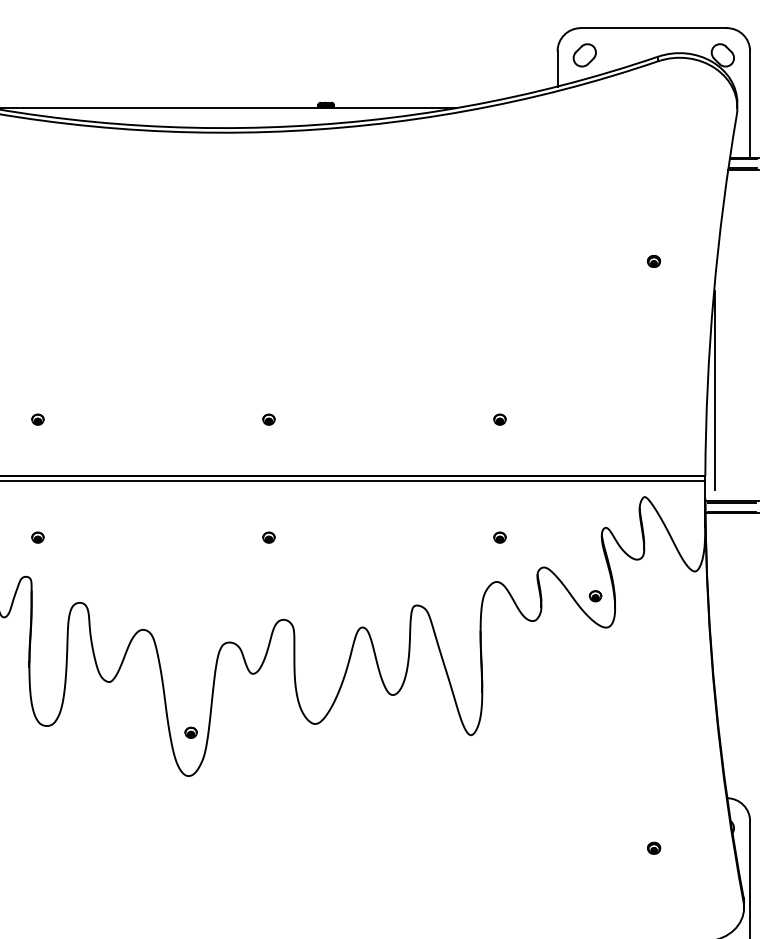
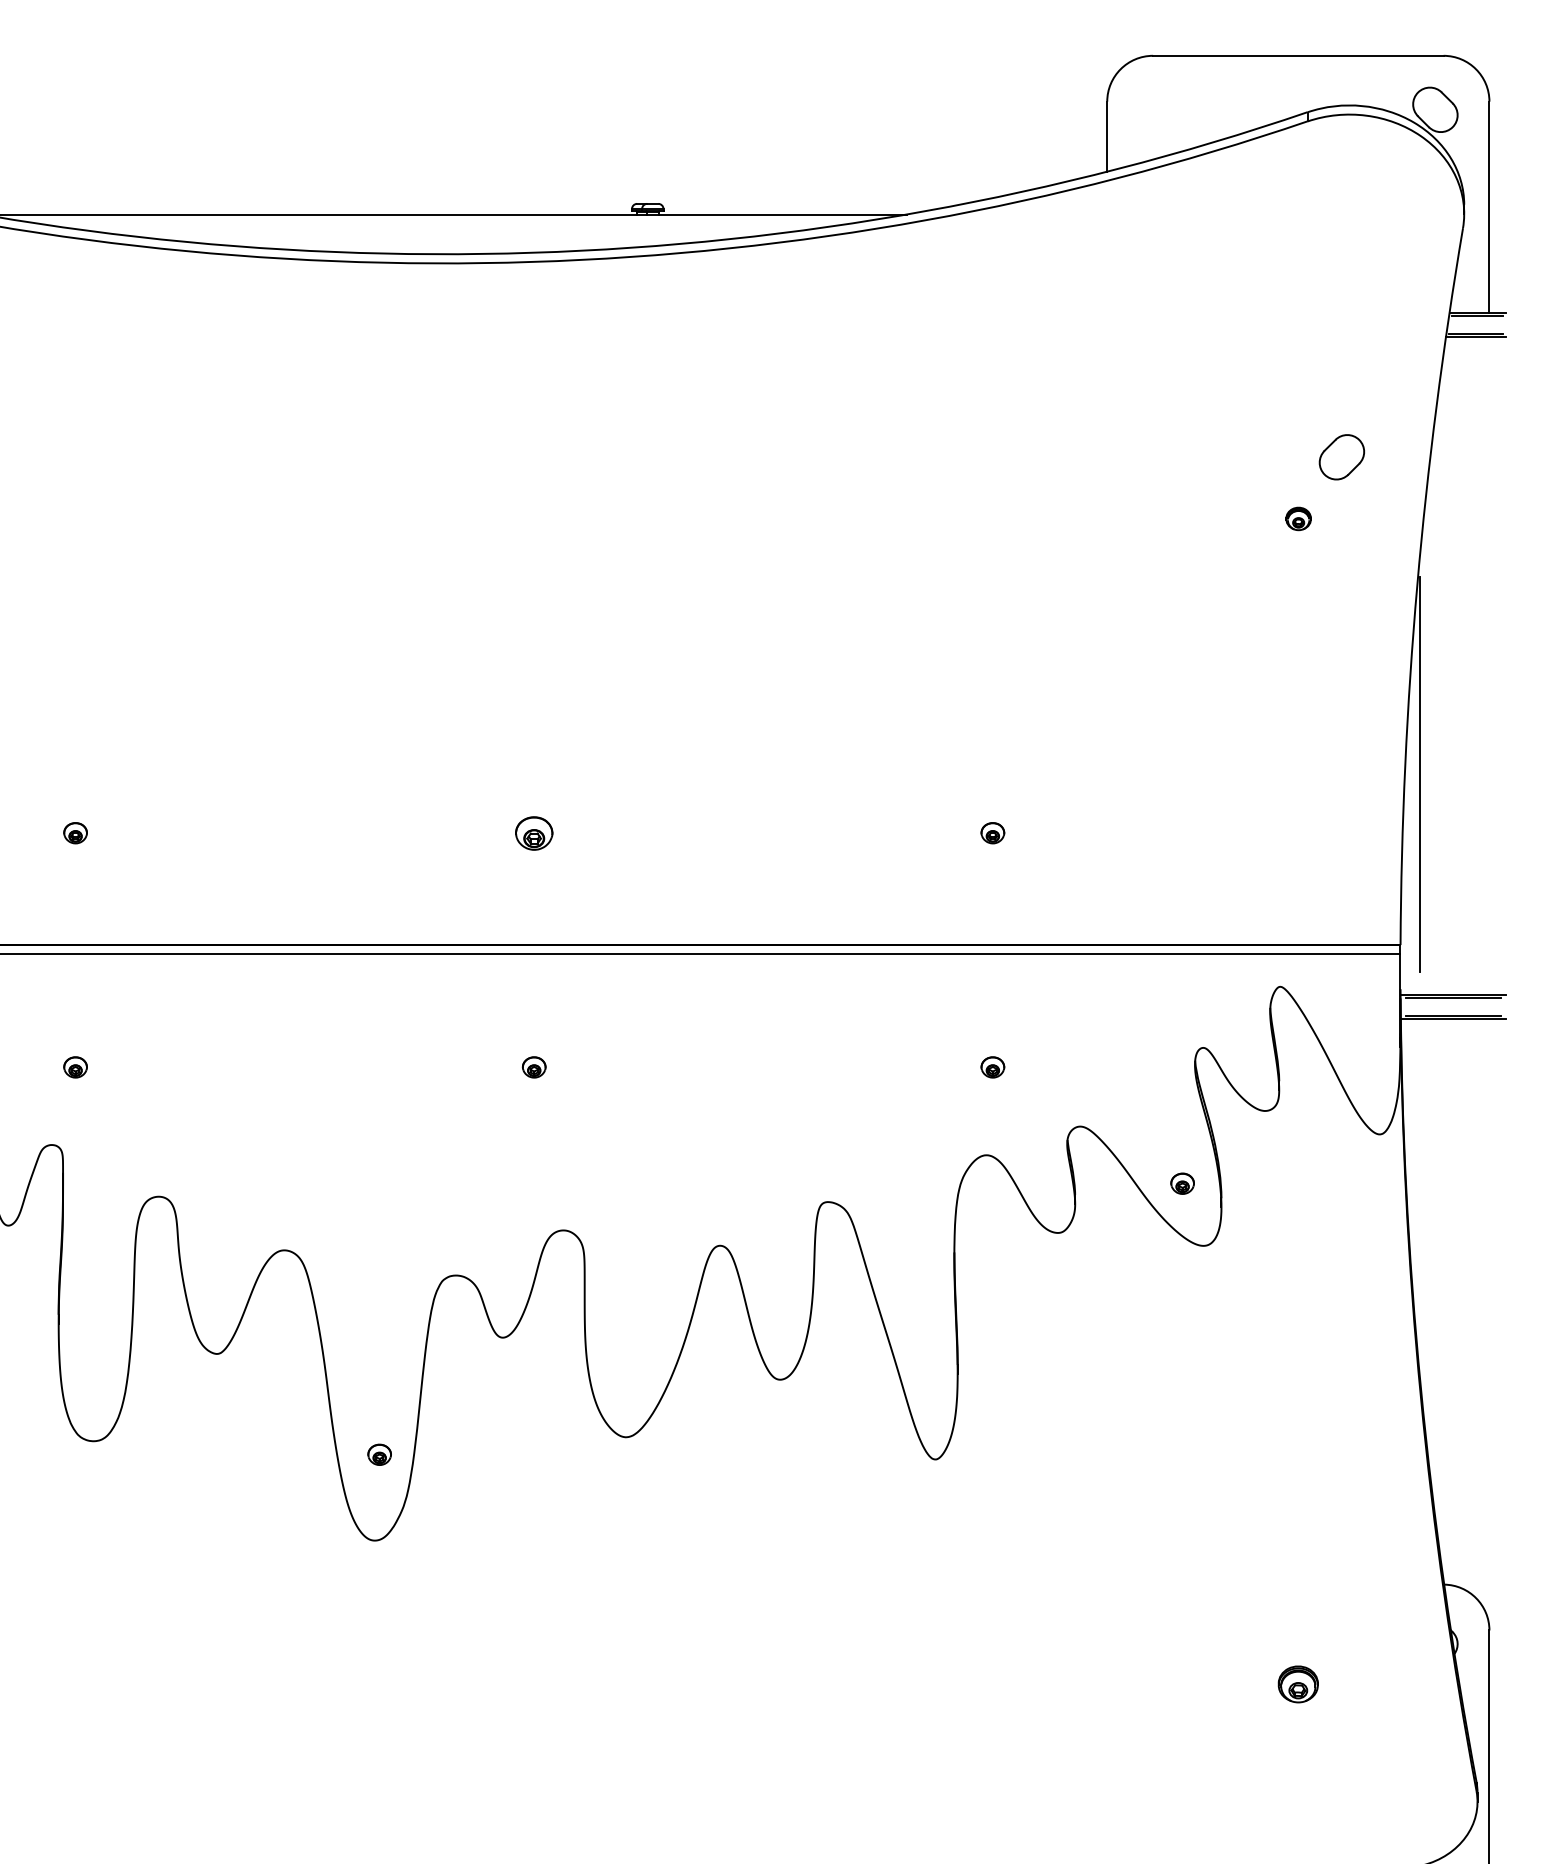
part: (584, 55) -> (1341, 457), moved
part: (268, 419) -> (533, 832), size x1.6
part: (654, 847) -> (1299, 1682), size x1.6

